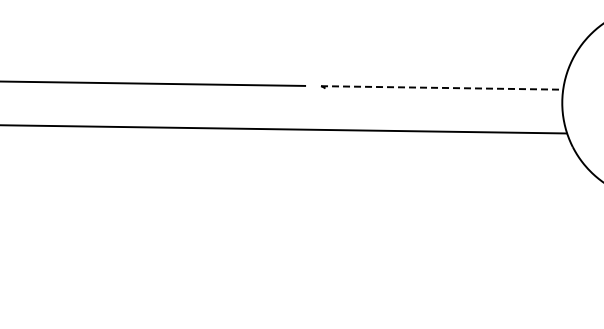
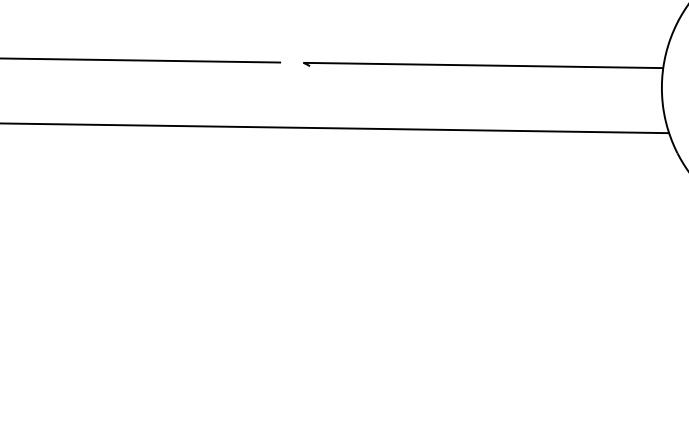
line: (442, 87) -> (483, 64), dashed -> solid

